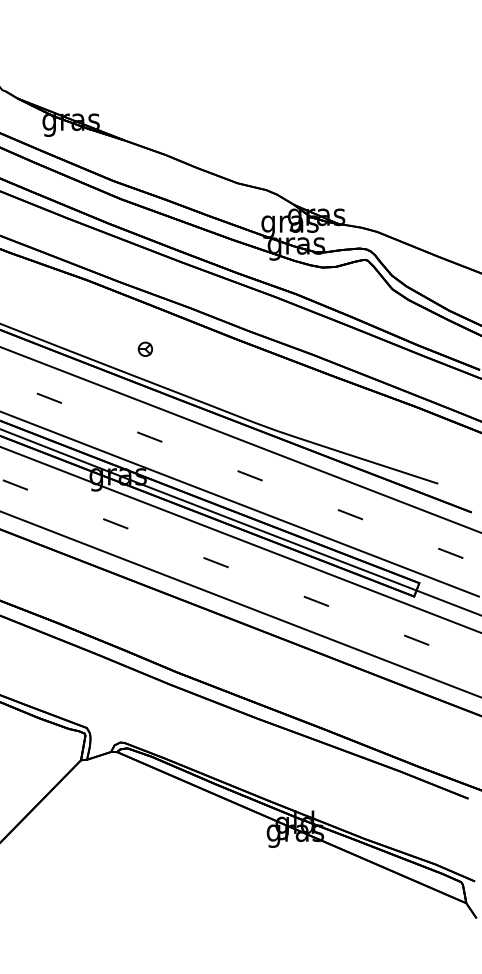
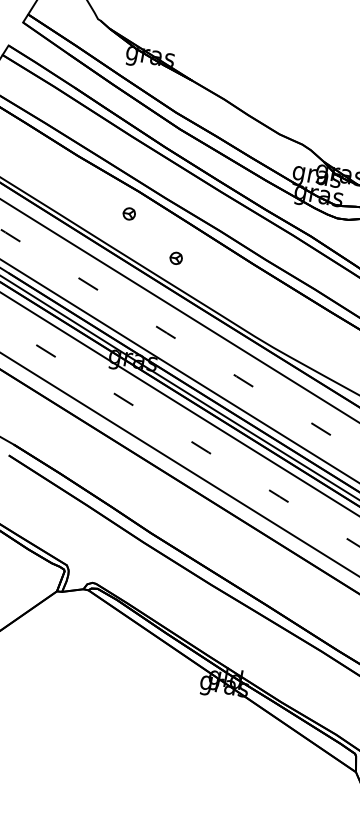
part: (81, 307) -> (129, 213), added

